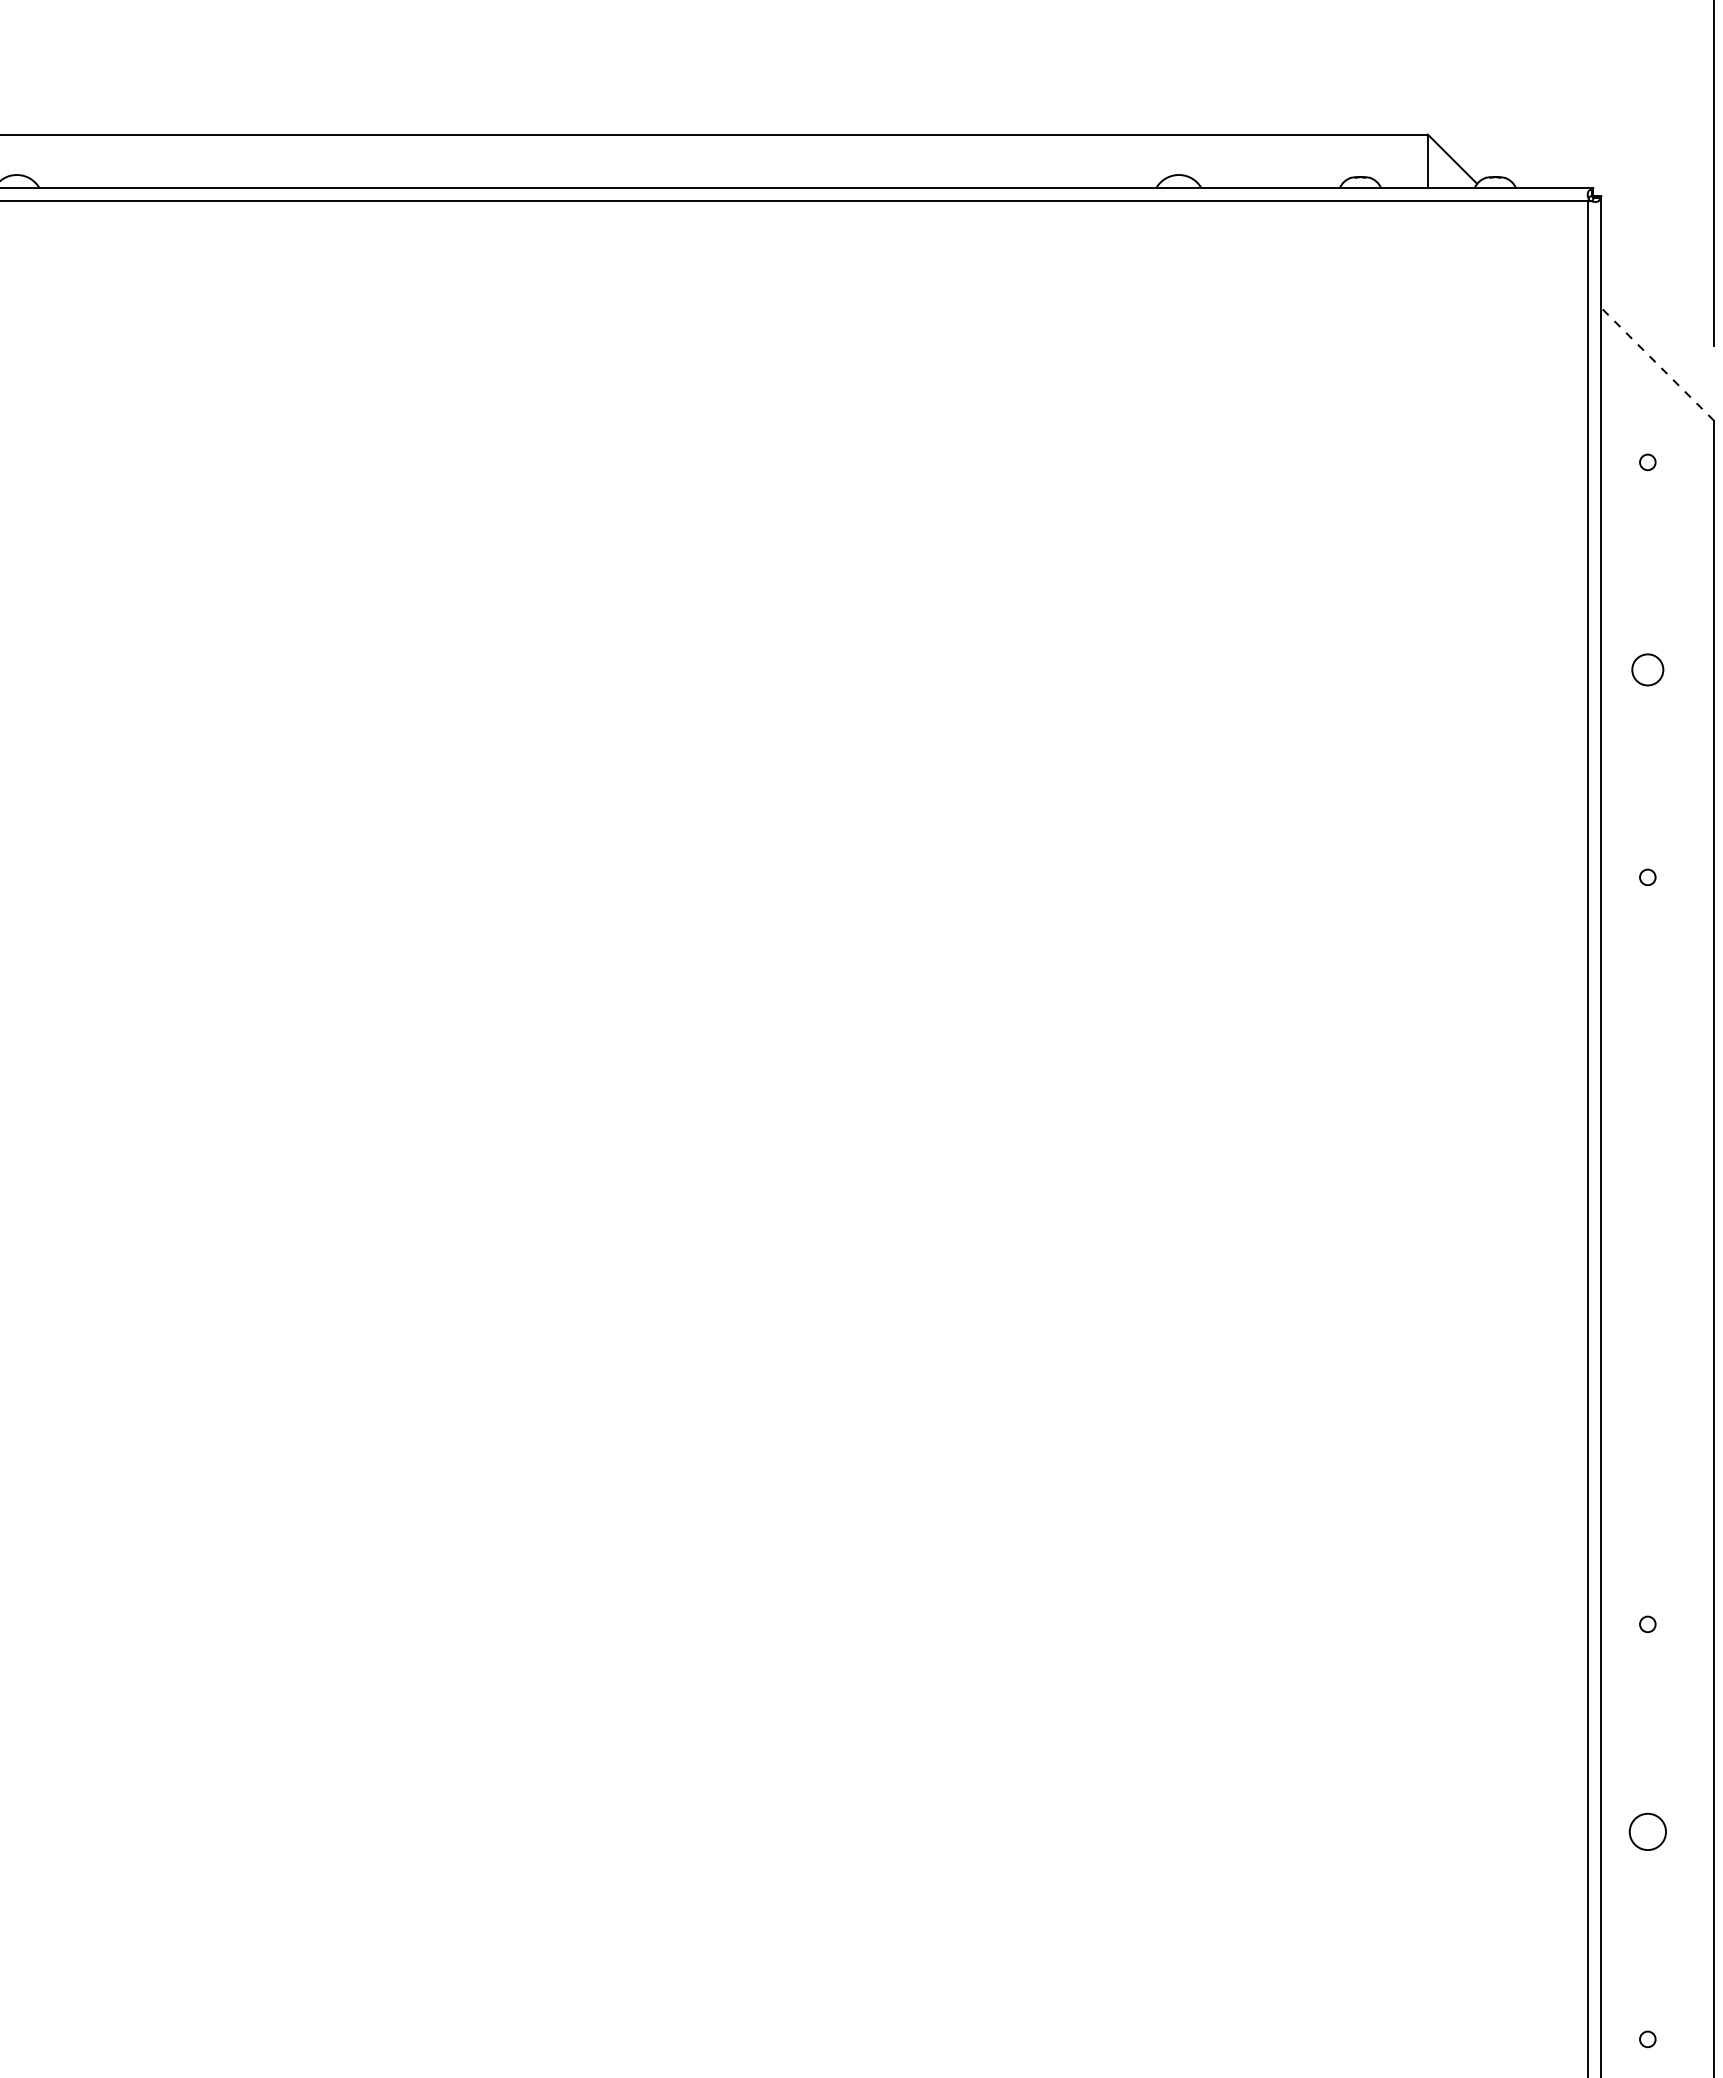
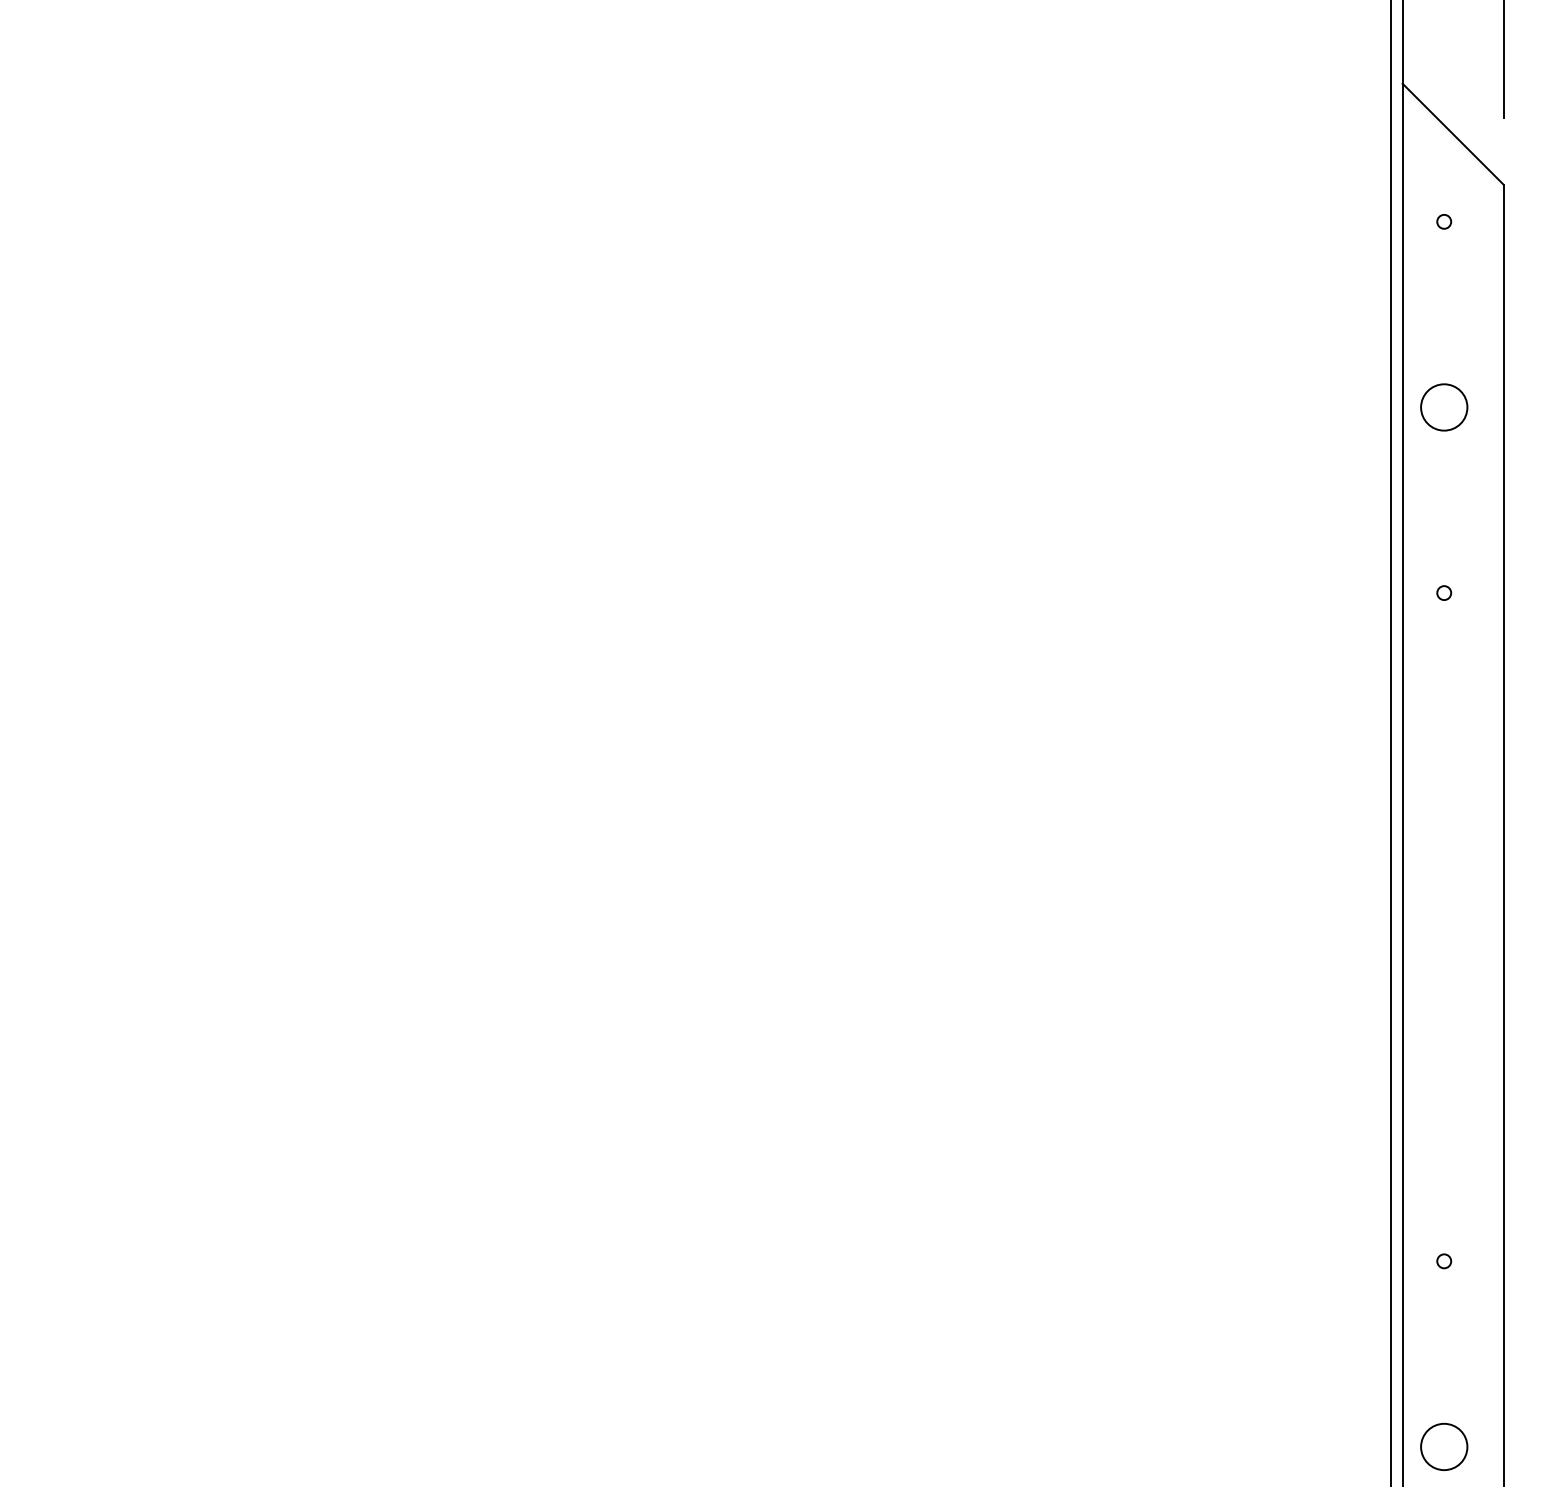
line: (1657, 364) -> (1452, 134), dashed -> solid
circle: (1647, 669) -> (1443, 407), size x1.67
circle: (1647, 1831) -> (1443, 1446), size x1.43

